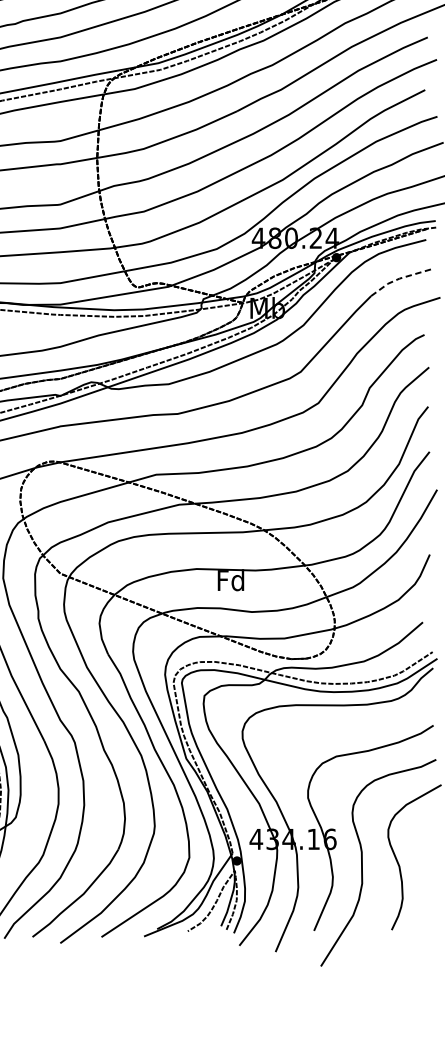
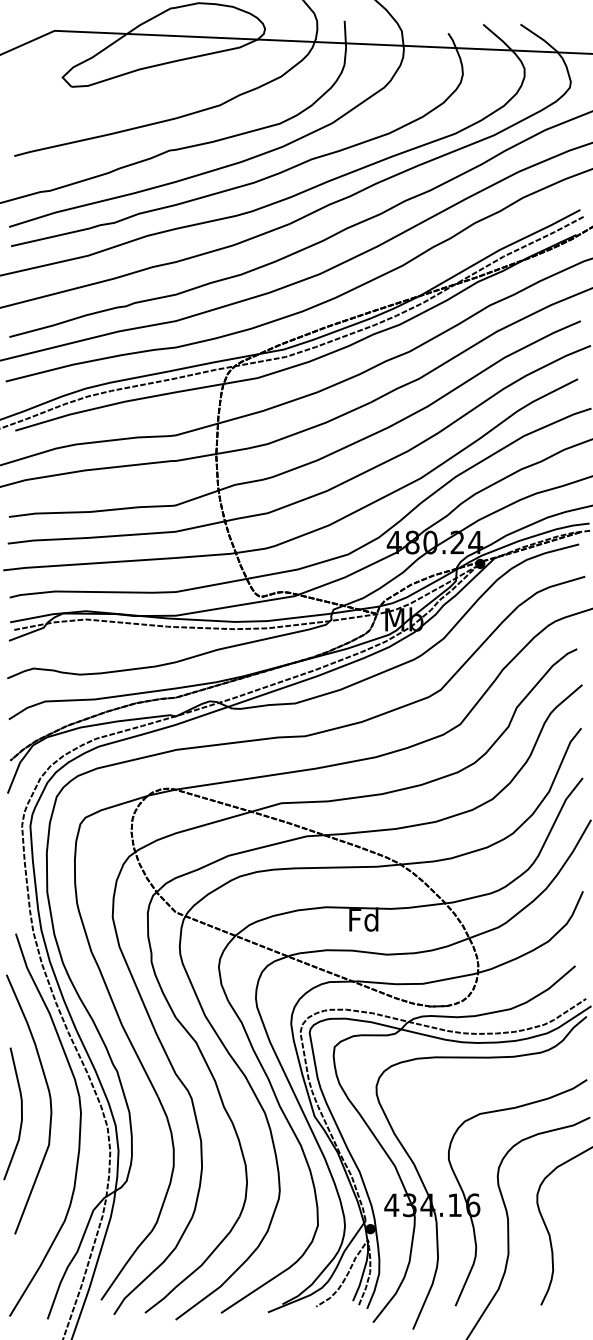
line: (399, 279) -> (549, 587), dashed -> solid

